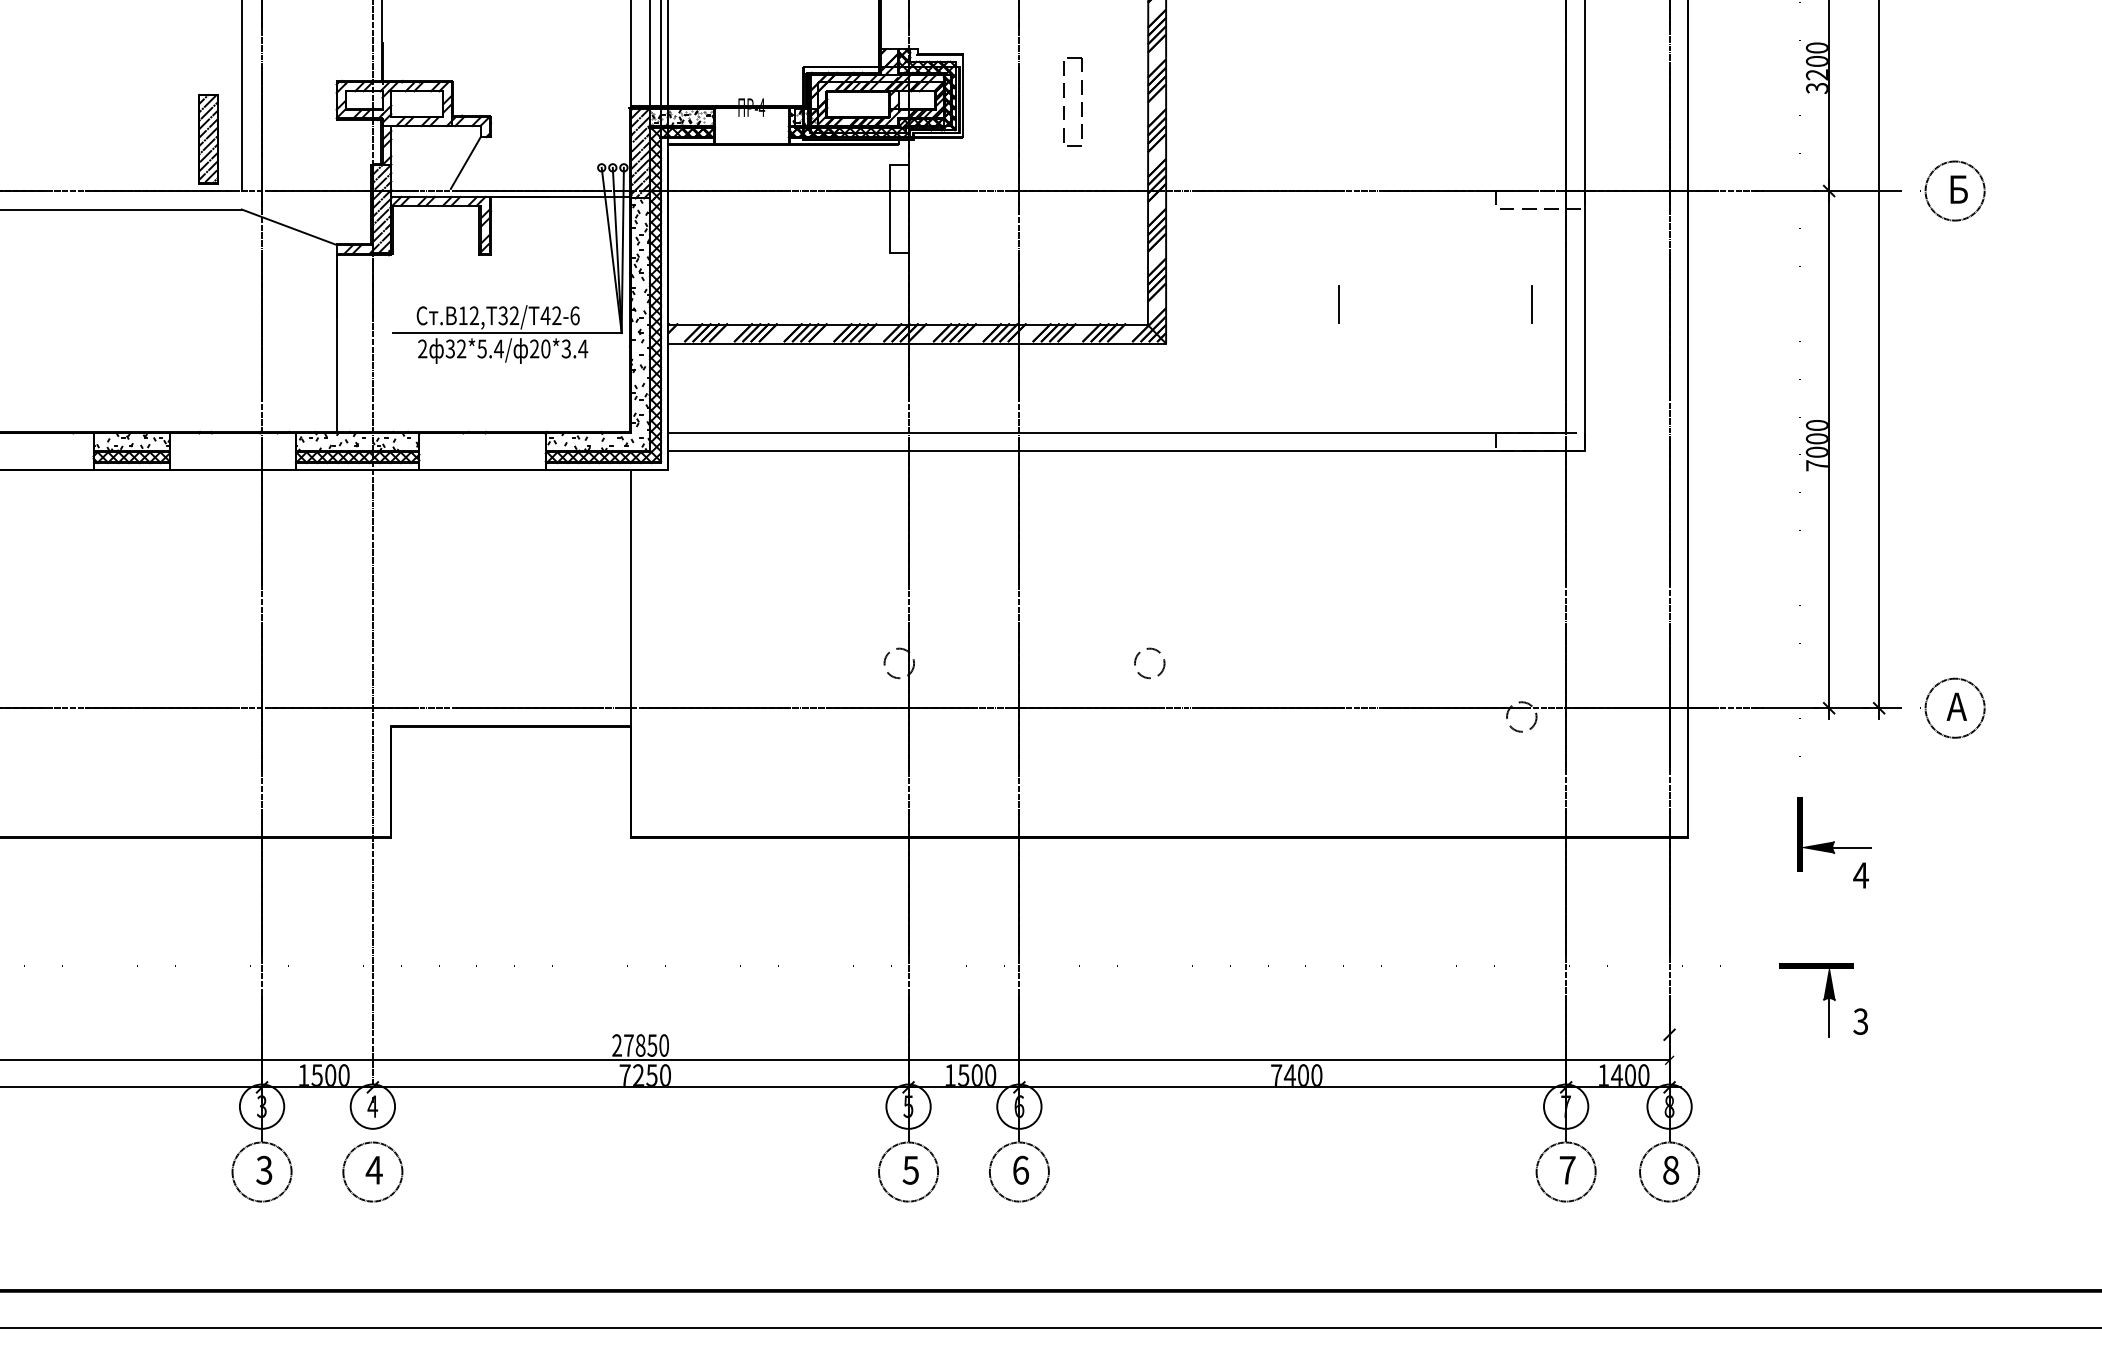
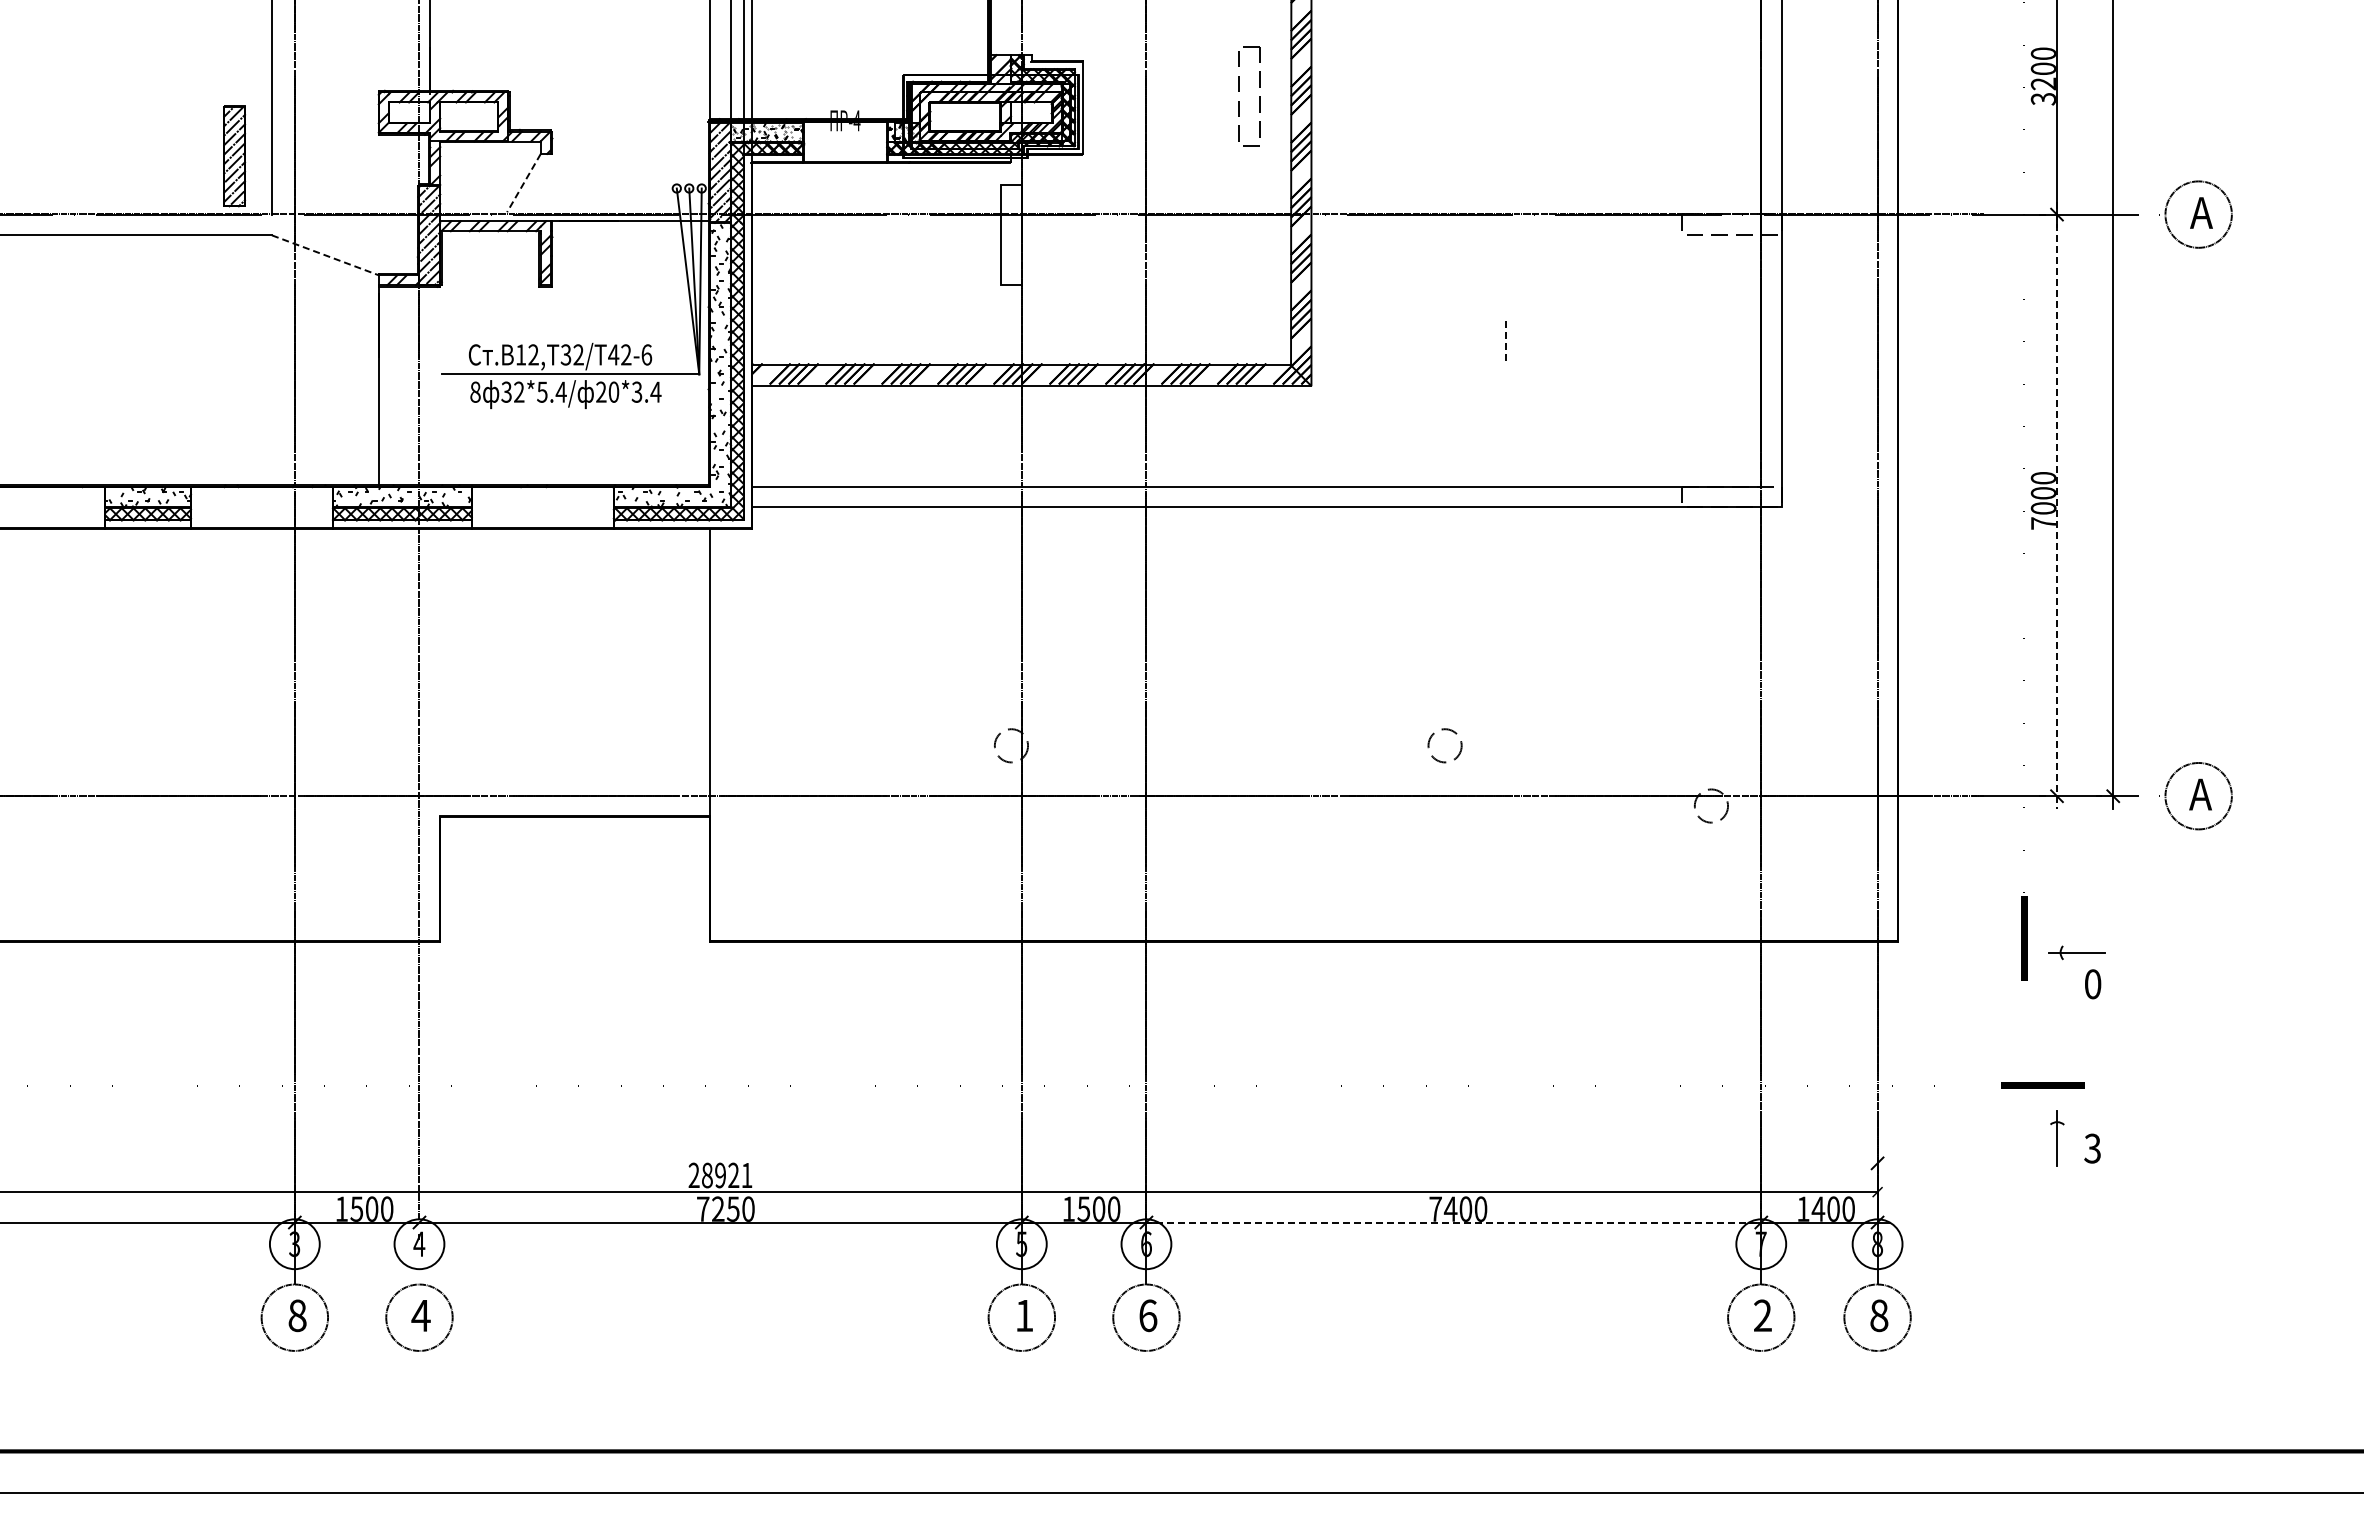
part: (1081, 102) -> (1259, 96), moved
line: (465, 163) -> (523, 183), solid -> dashed
text: (1957, 189) -> (2201, 212), Б -> А
line: (289, 227) -> (325, 255), solid -> dashed
line: (1338, 304) -> (1505, 342), solid -> dashed
line: (1531, 304) -> (1722, 342), removed
text: (422, 348) -> (475, 391), 2 -> 8
line: (1829, 449) -> (2057, 505), solid -> dashed
circle: (1149, 663) -> (1444, 745), moved
fill: (1817, 847) -> (2043, 952), removed
text: (1860, 875) -> (2092, 984), 4 -> 0
fill: (1829, 982) -> (2057, 1104), removed
text: (646, 1045) -> (727, 1175), 27850 -> 28921
line: (1292, 1087) -> (1453, 1222), solid -> dashed
text: (264, 1170) -> (297, 1315), 3 -> 8
text: (910, 1170) -> (1024, 1316), 5 -> 1
text: (1567, 1170) -> (1762, 1315), 7 -> 2

